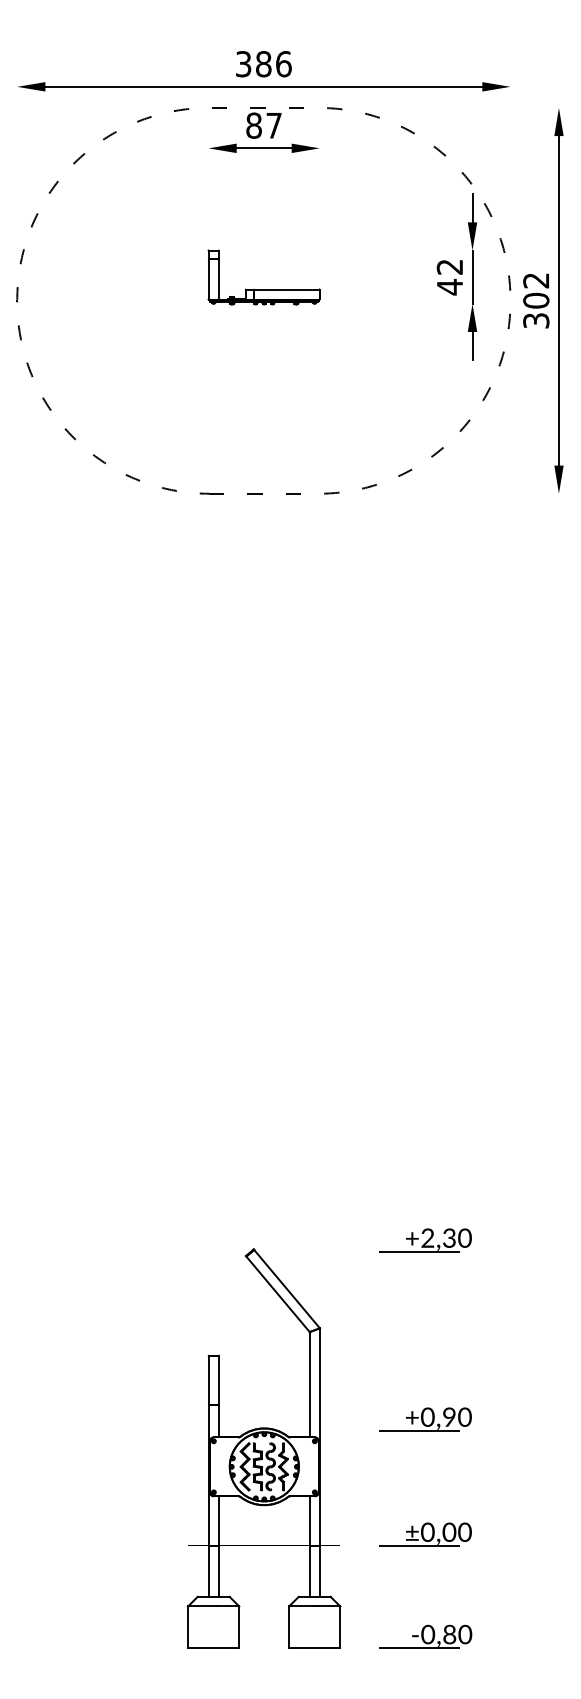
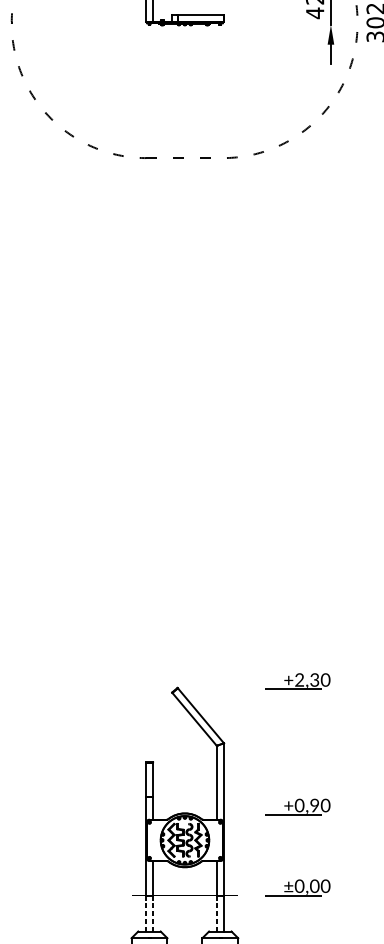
line: (208, 1571) -> (145, 913), solid -> dashed
line: (218, 1571) -> (152, 913), solid -> dashed
line: (309, 1571) -> (216, 913), solid -> dashed

